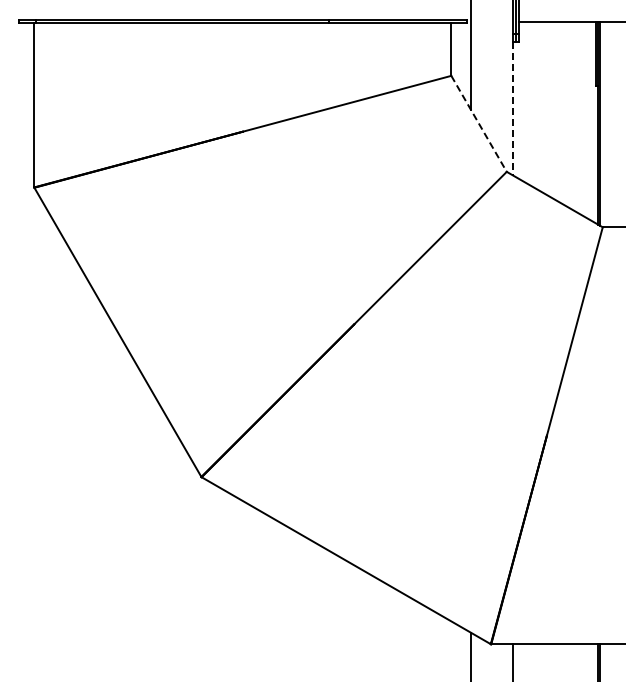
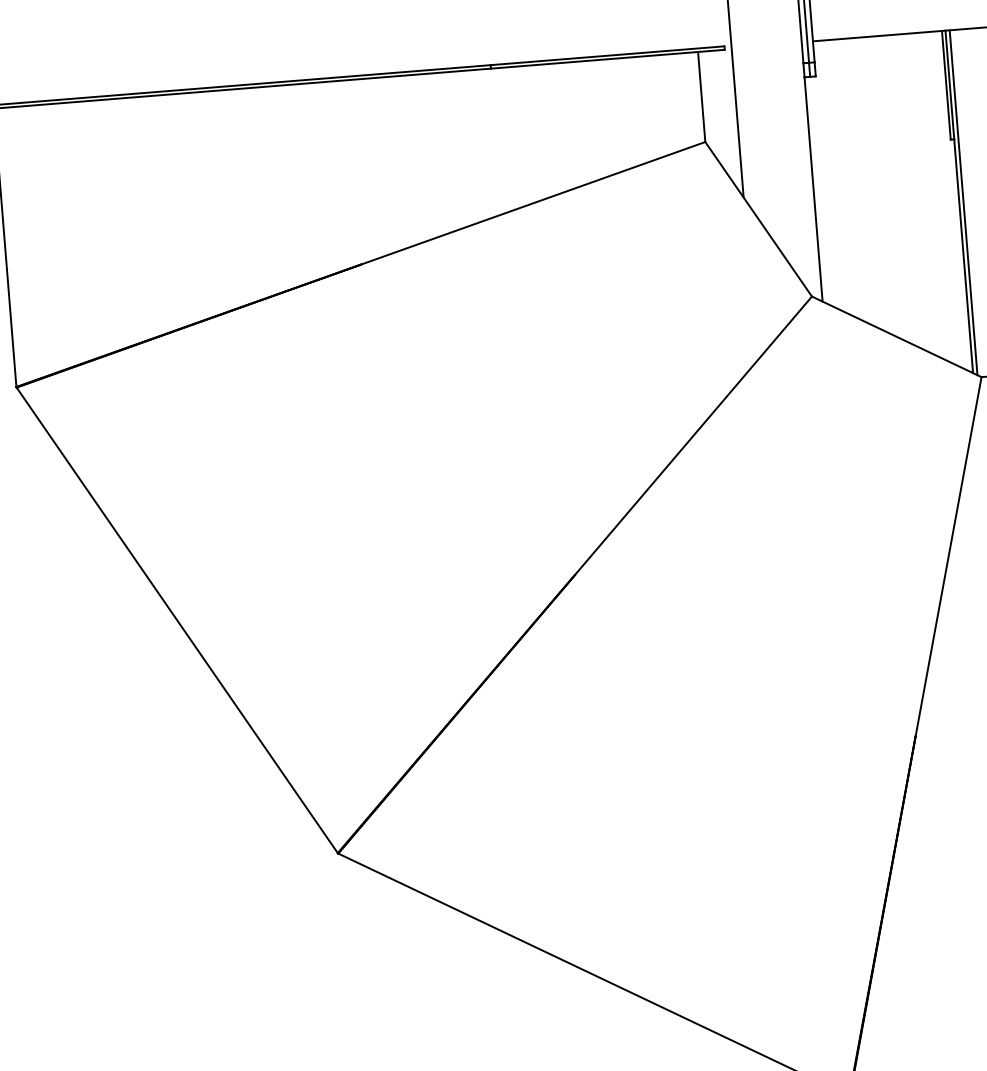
line: (512, 109) -> (813, 190), dashed -> solid
line: (479, 124) -> (759, 220), dashed -> solid

